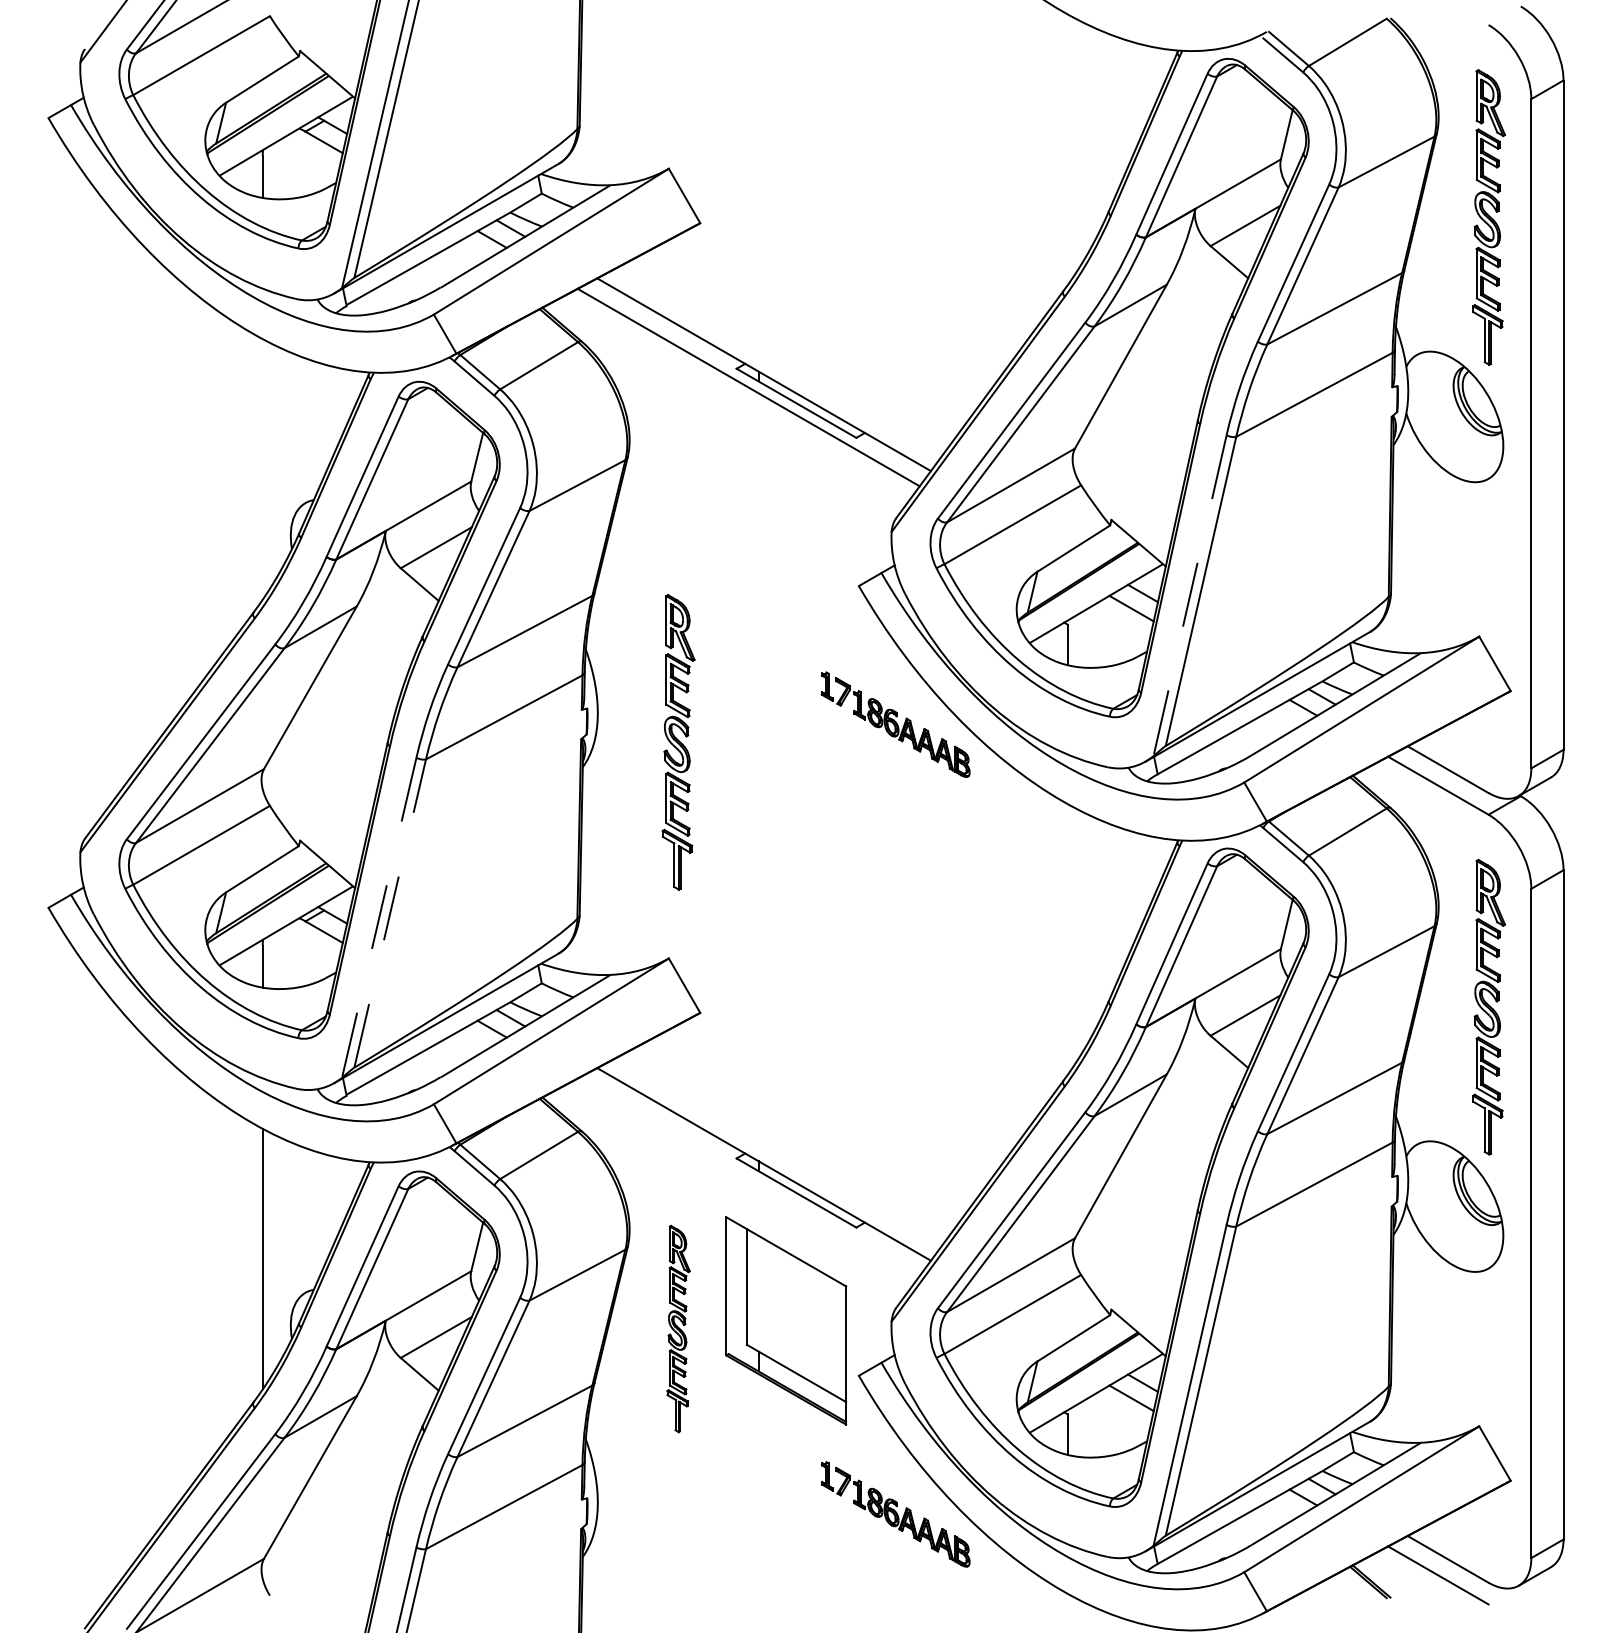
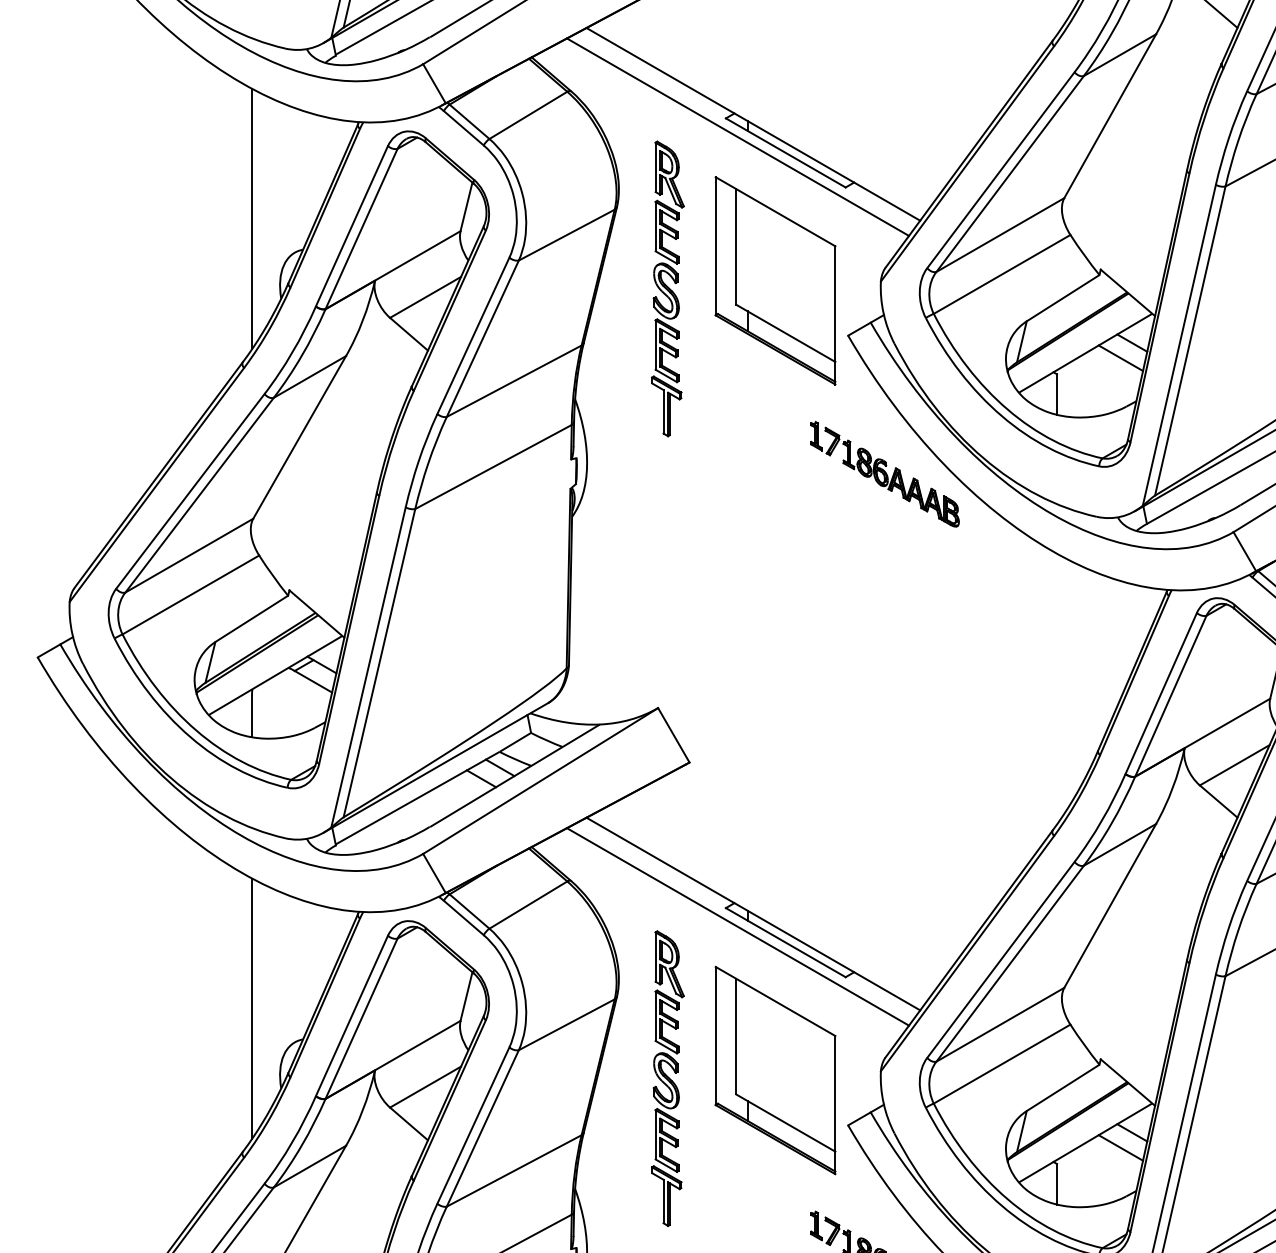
line: (262, 469) -> (251, 219), added
part: (786, 530) -> (775, 280), added
line: (1190, 595) -> (1179, 345), dashed -> solid
part: (678, 742) -> (667, 289), moved
line: (390, 913) -> (379, 663), dashed -> solid
line: (379, 918) -> (368, 668), dashed -> solid
line: (748, 1176) -> (737, 926), added
part: (678, 1328) -> (667, 1078), size x1.43

